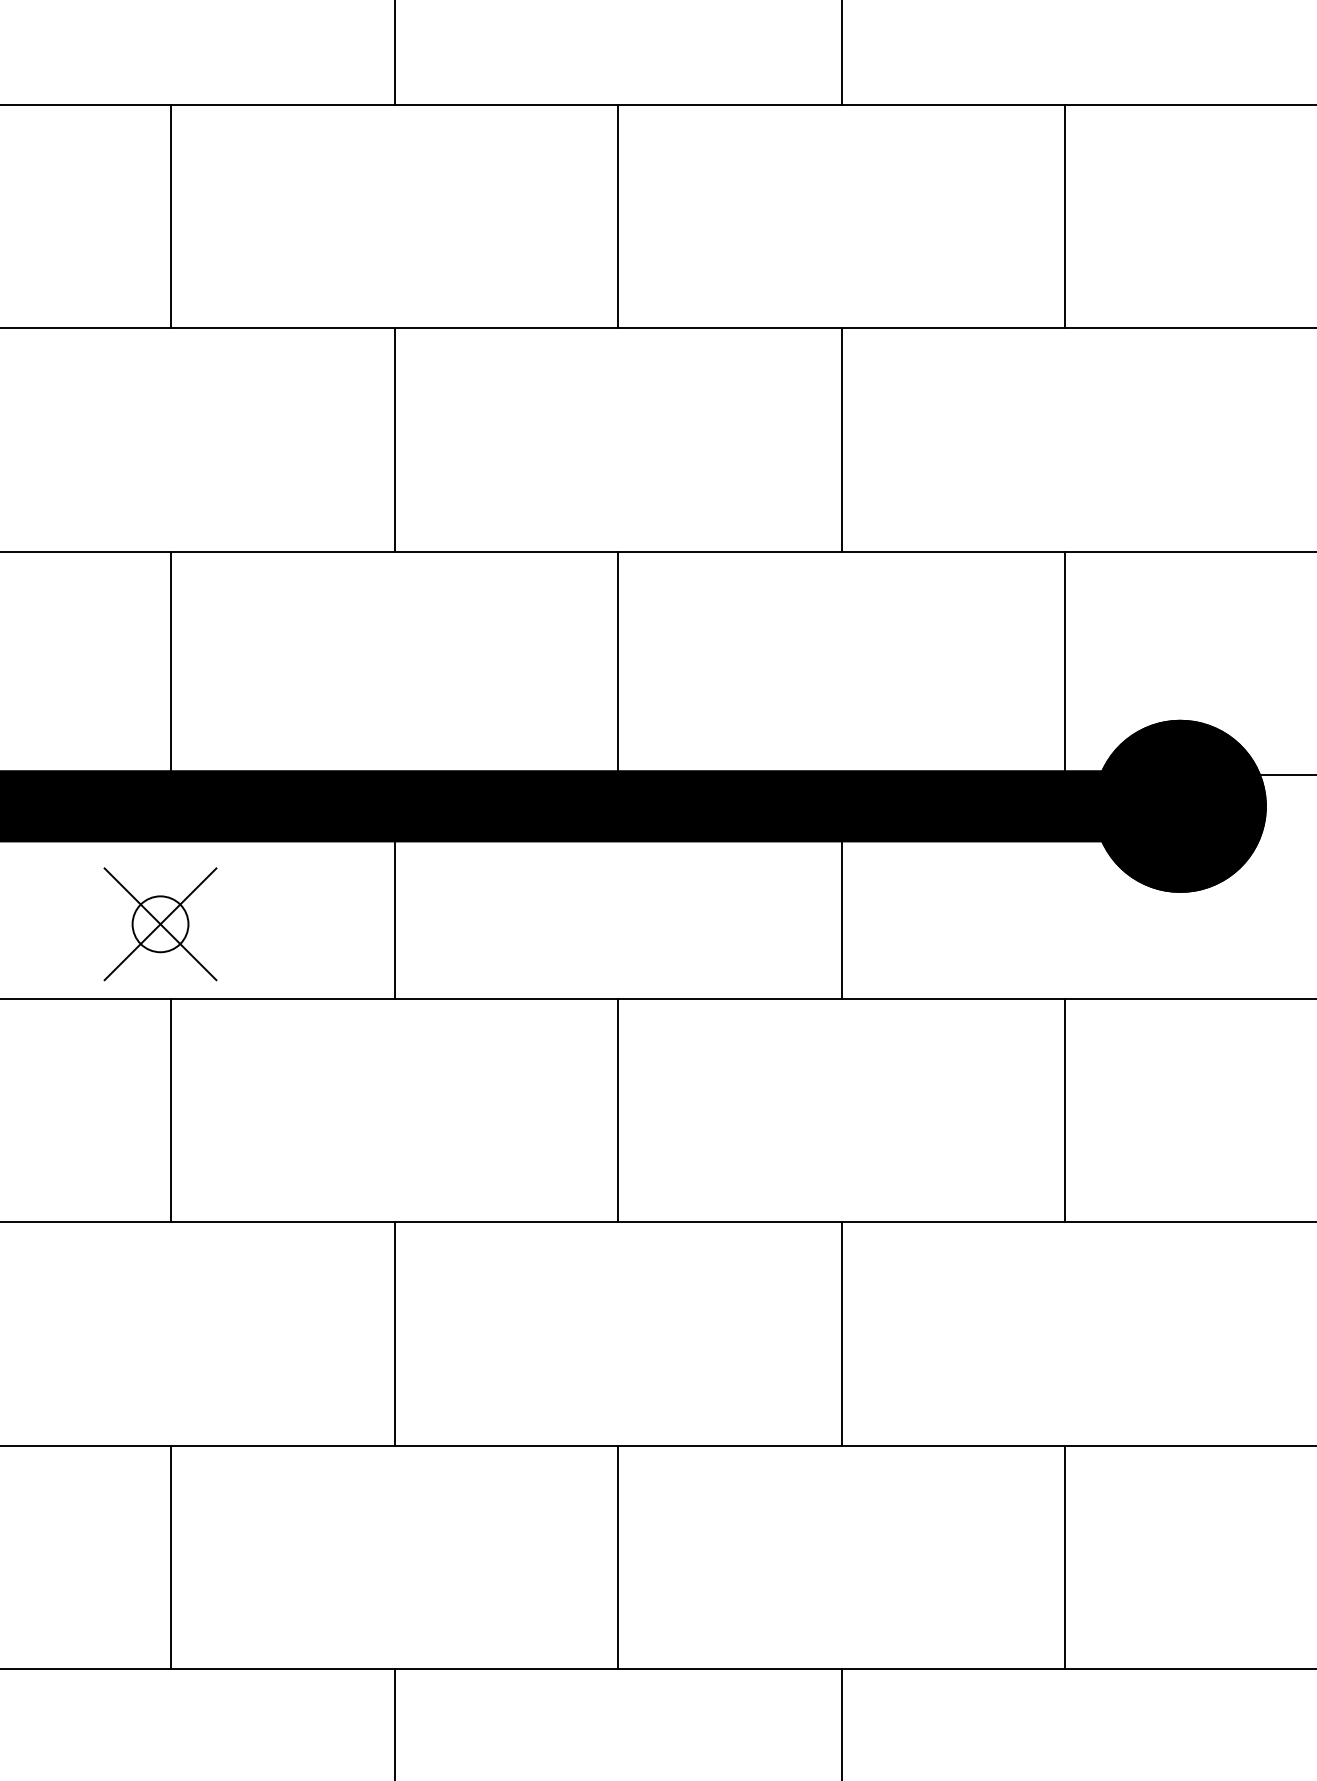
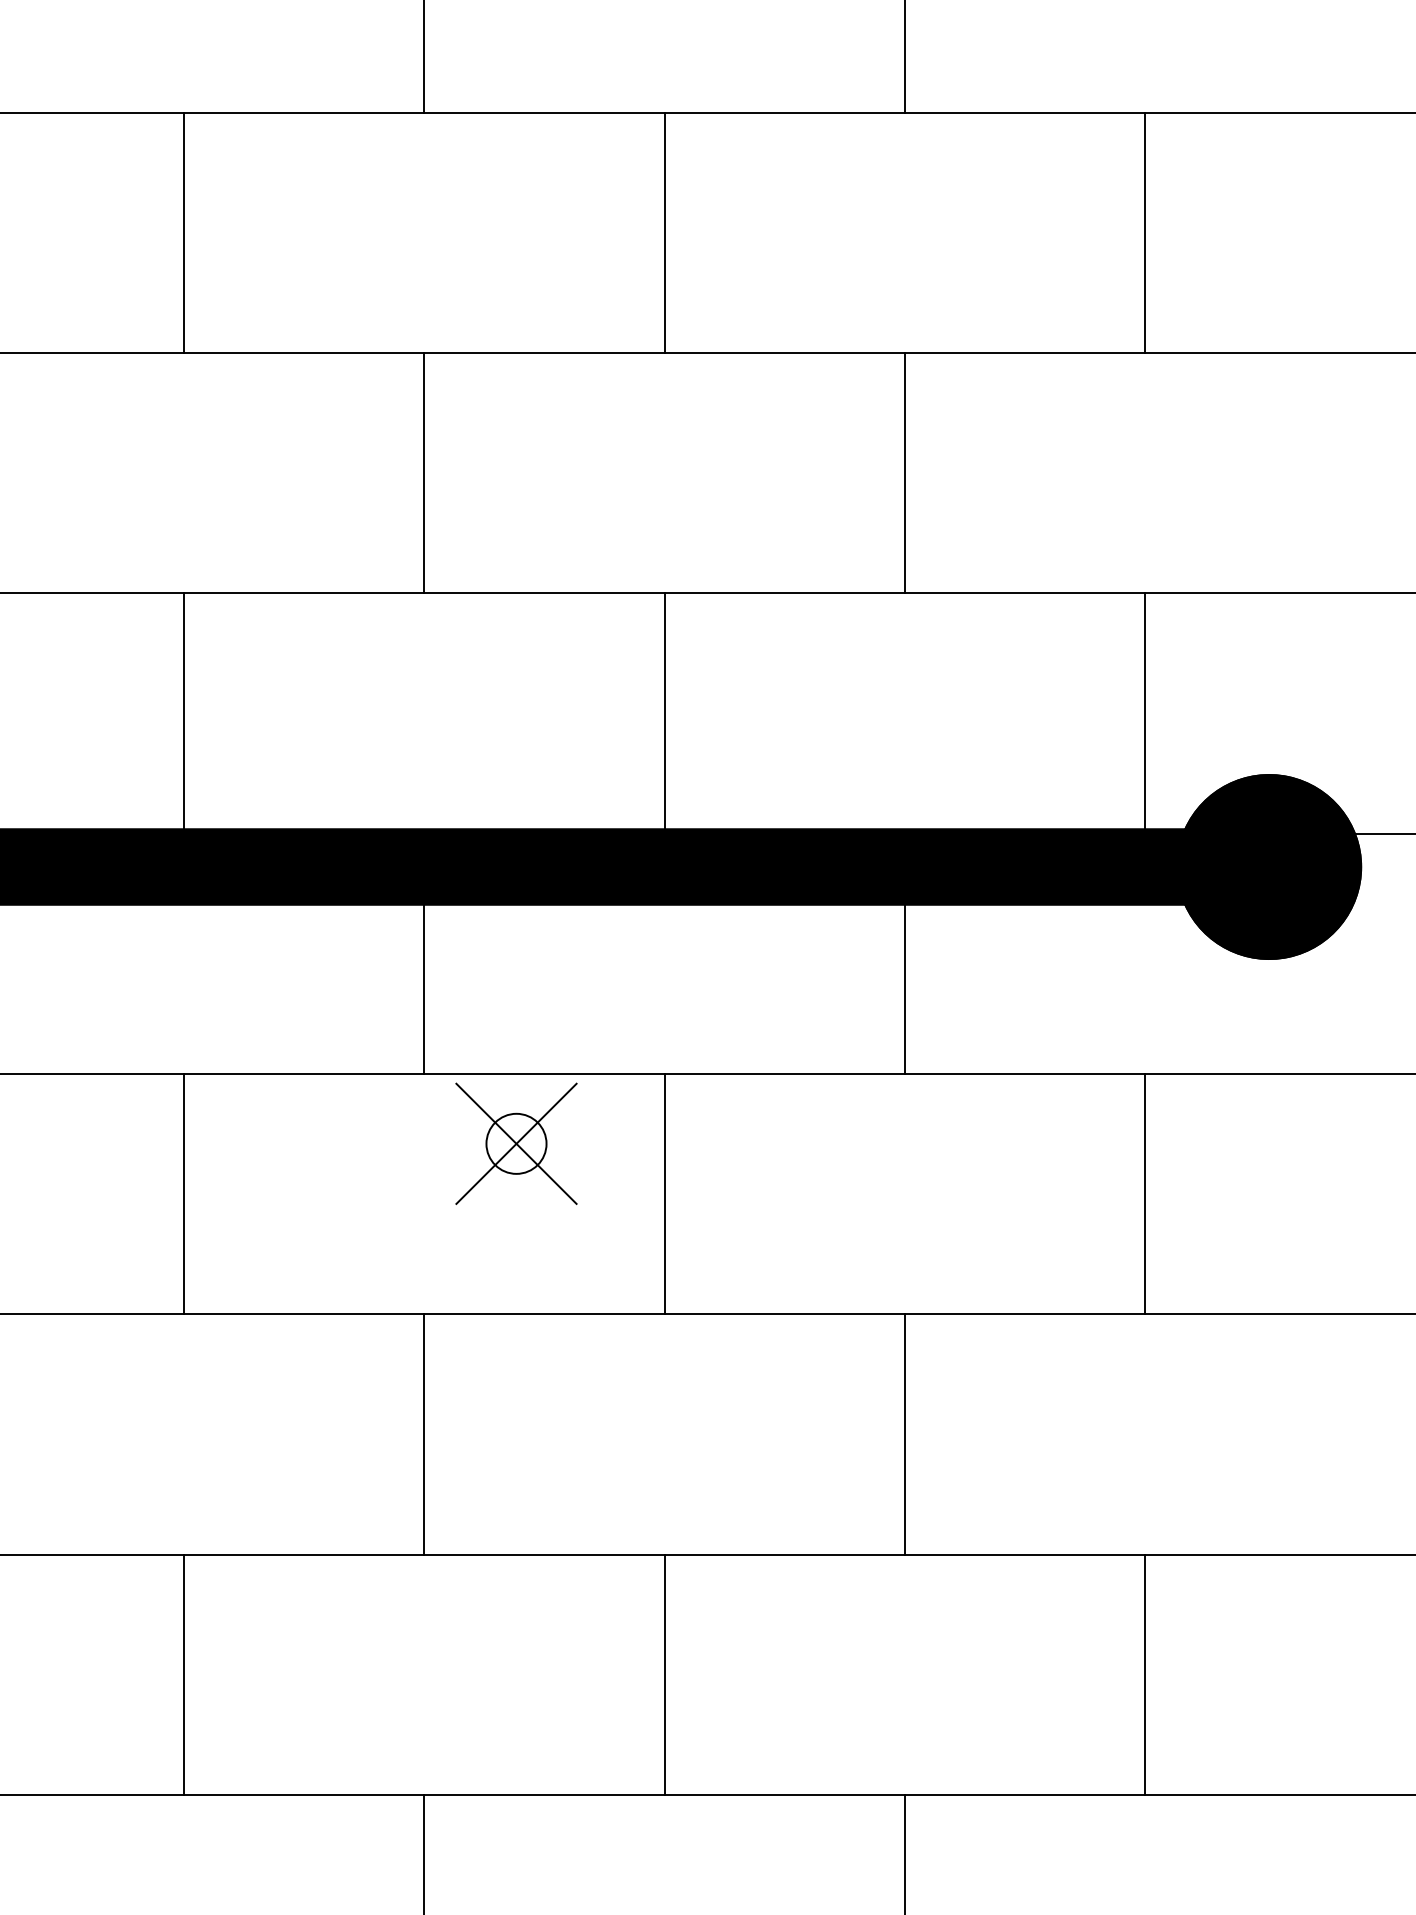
part: (160, 923) -> (516, 1143), moved

